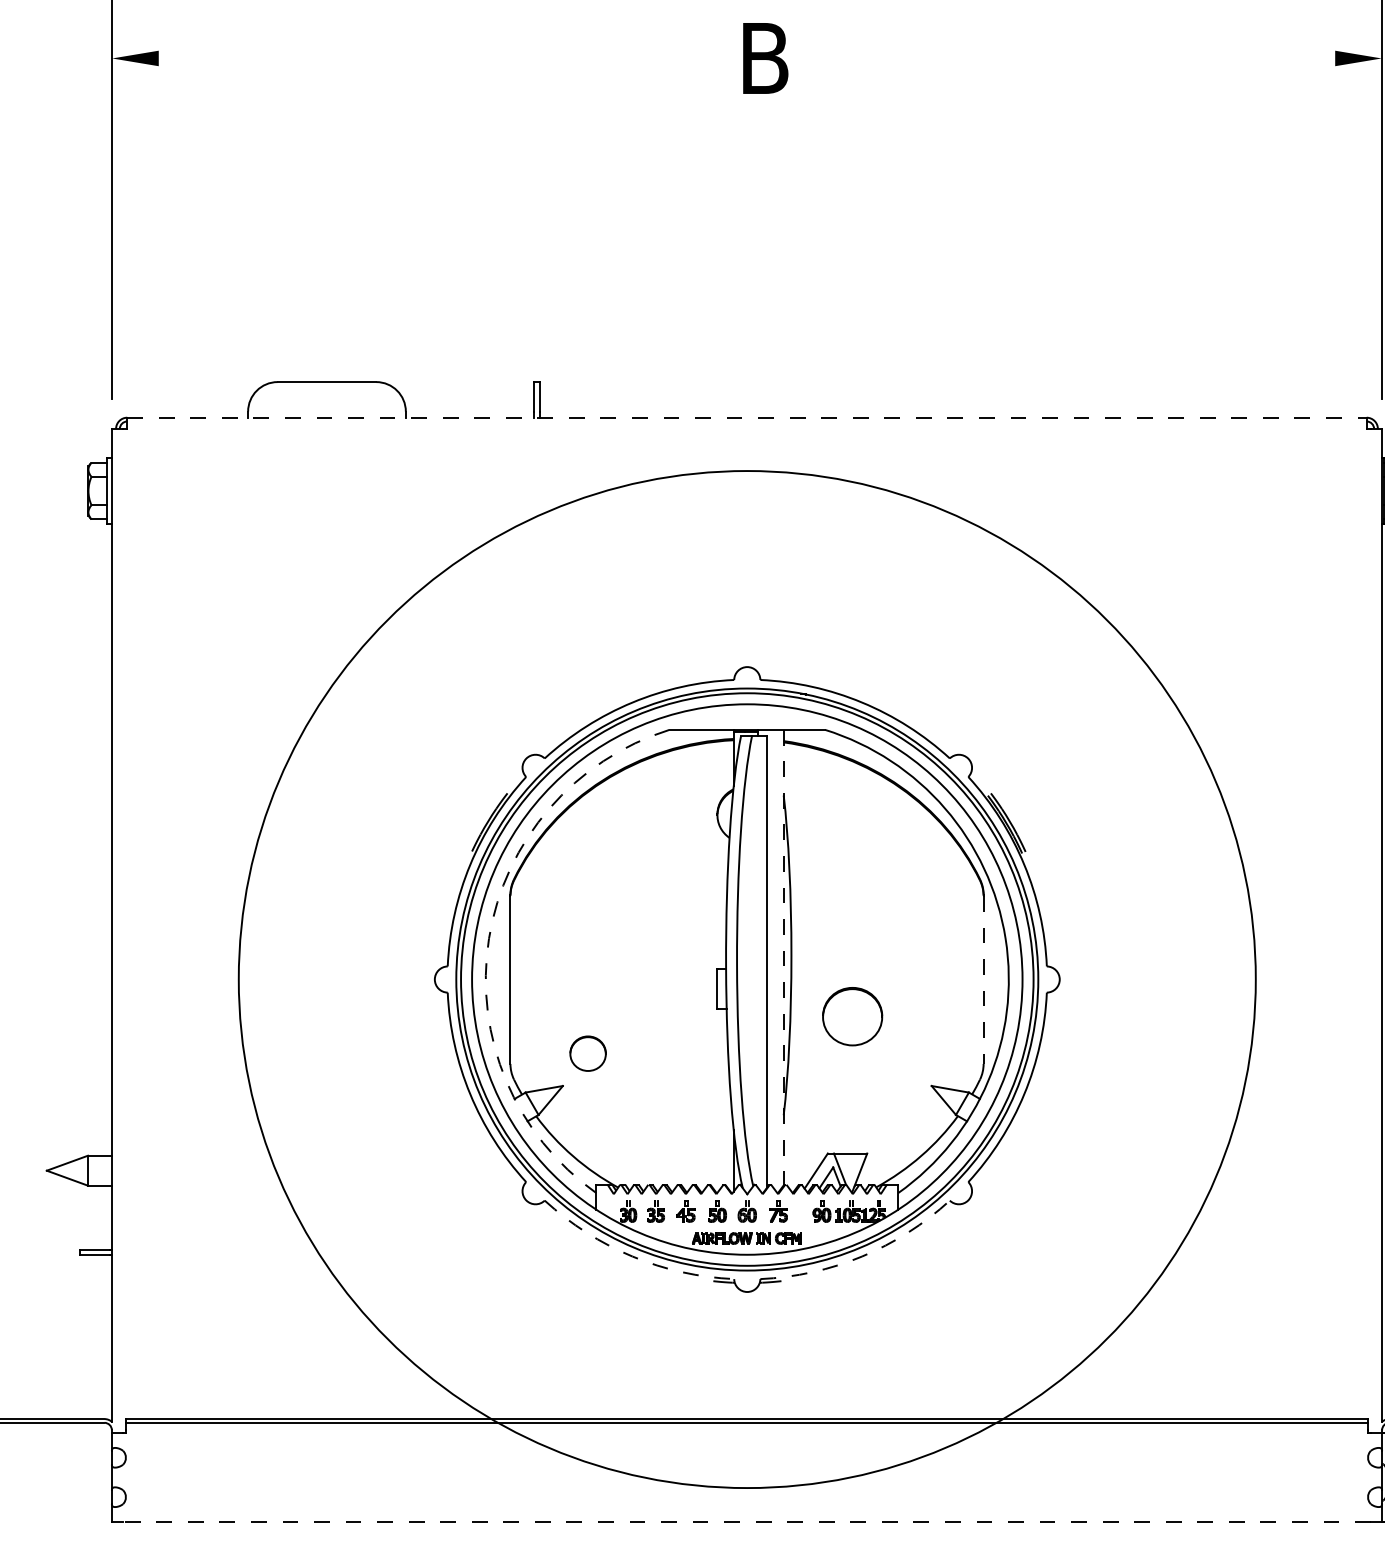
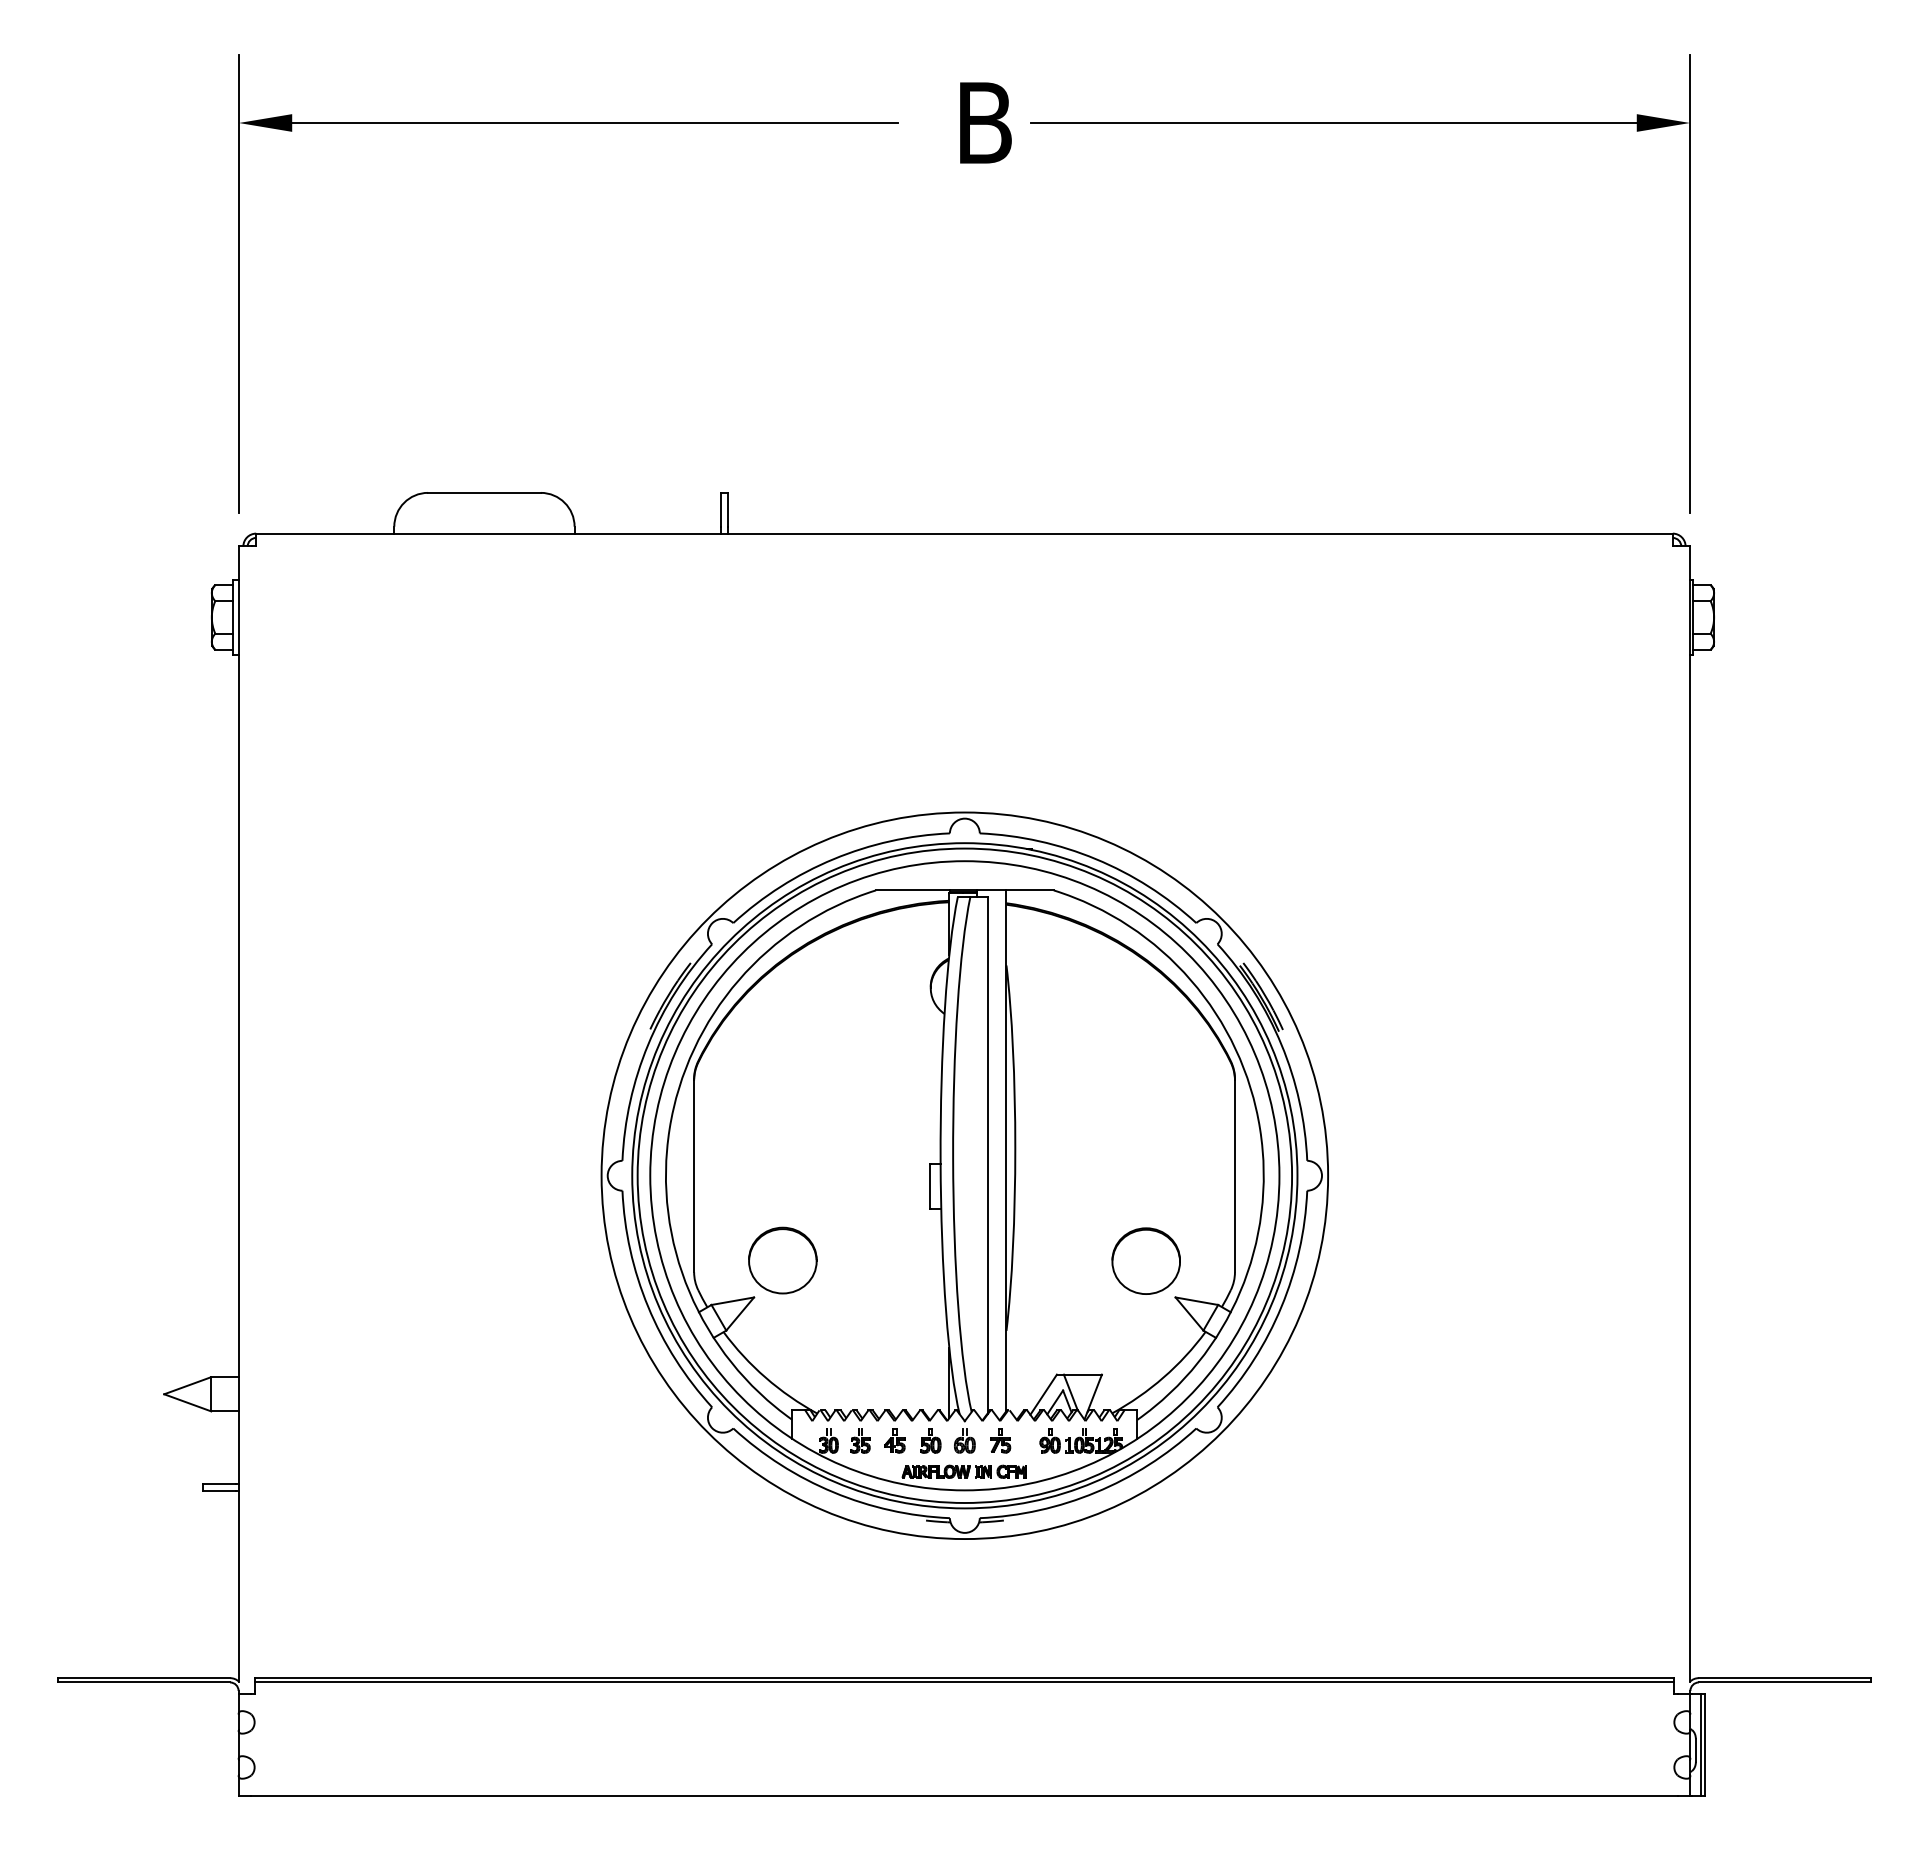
line: (424, 58) -> (595, 123), added
line: (1069, 58) -> (1333, 123), added
line: (747, 417) -> (965, 533), dashed -> solid
arc: (488, 939) -> (669, 1129), dashed -> solid
line: (783, 958) -> (1006, 1151), dashed -> solid
circle: (746, 979) -> (964, 1175), size x0.62
line: (983, 980) -> (1234, 1176), dashed -> solid
part: (851, 1016) -> (1145, 1260), moved
part: (587, 1053) -> (782, 1260), size x1.67
arc: (632, 1256) -> (833, 1492), dashed -> solid
arc: (862, 1256) -> (1096, 1492), dashed -> solid
line: (746, 1521) -> (964, 1795), dashed -> solid

